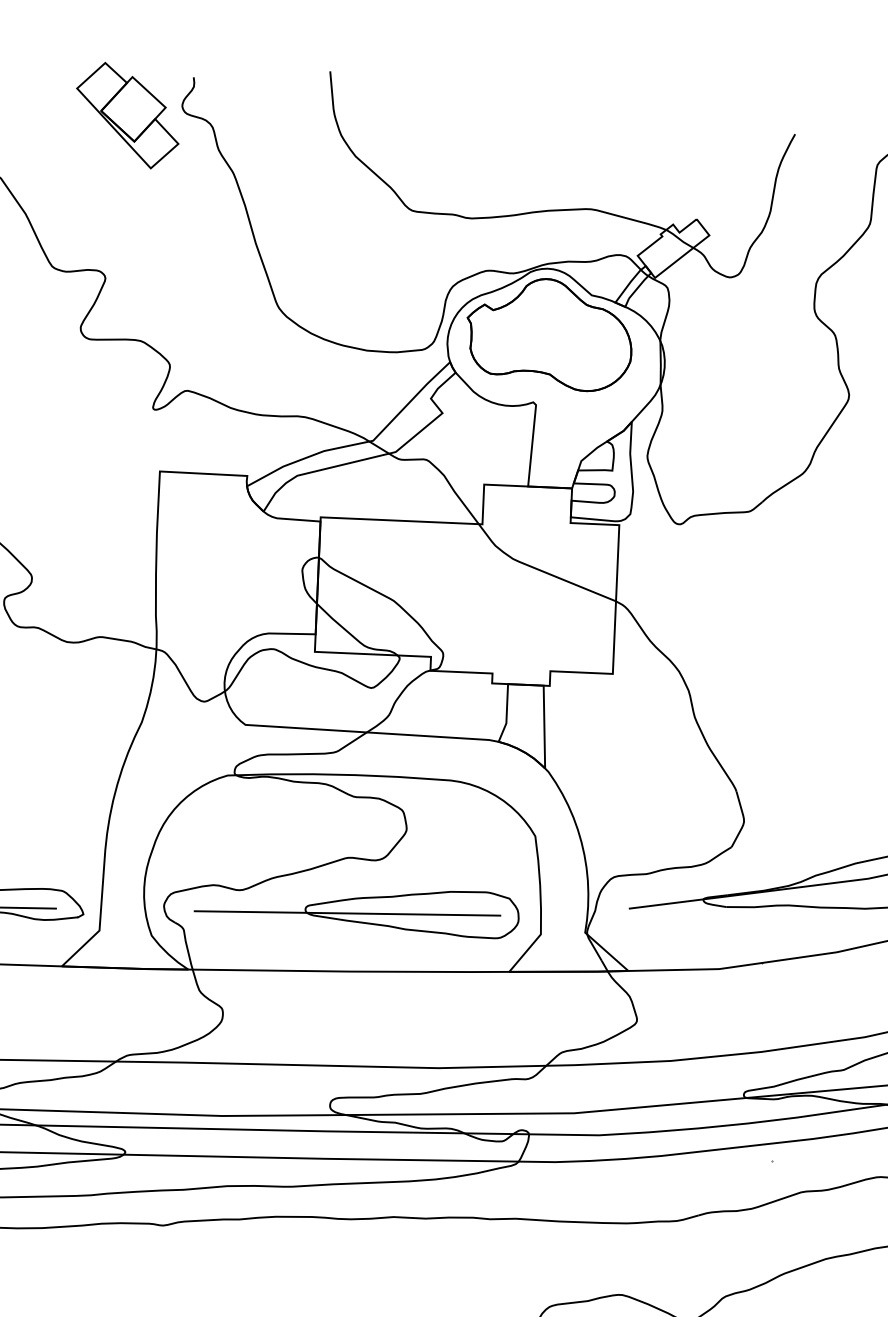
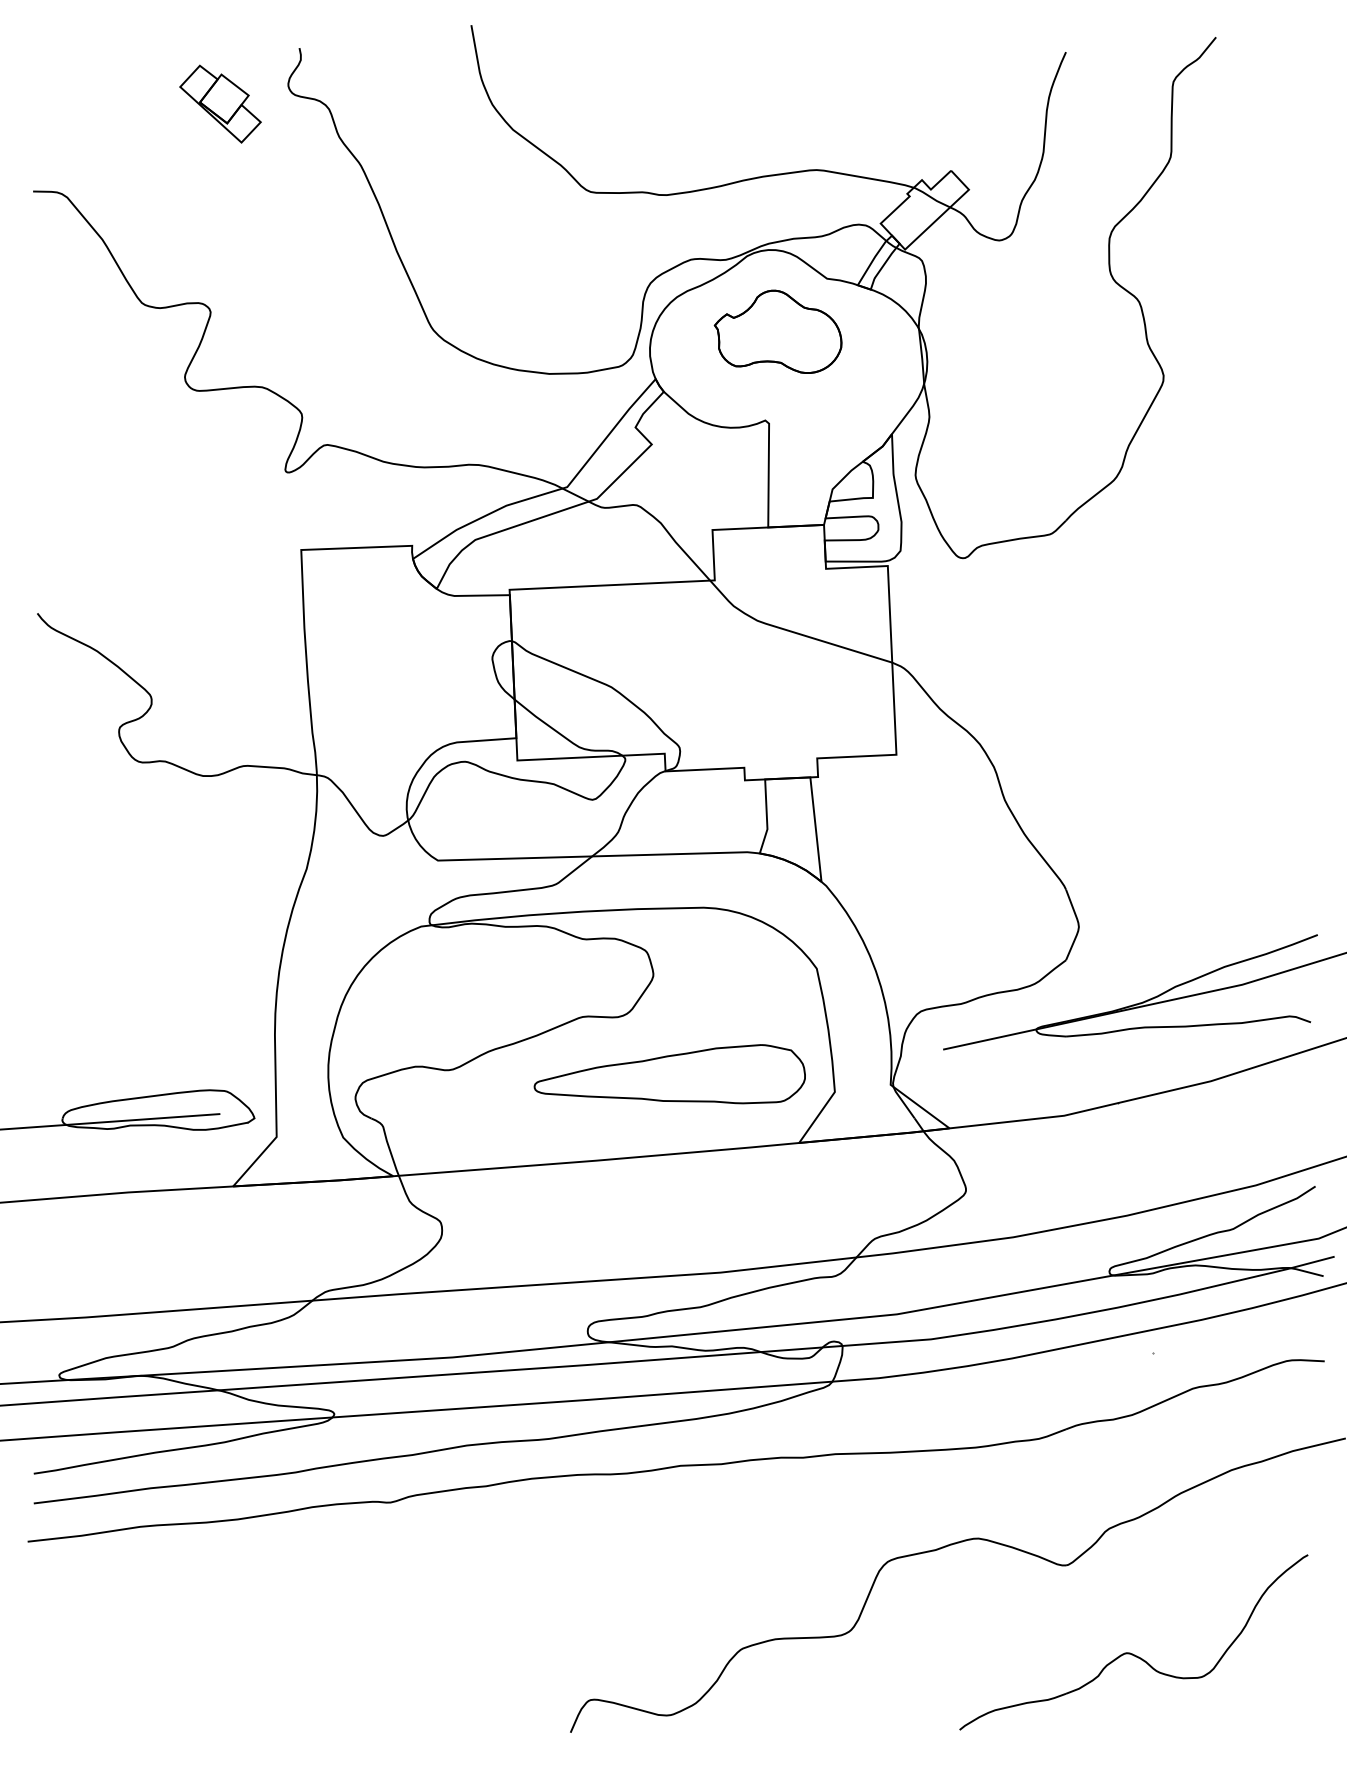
part: (127, 116) -> (220, 104), size x0.6
part: (549, 333) -> (777, 331), size x0.6
line: (347, 912) -> (587, 1086), removed

